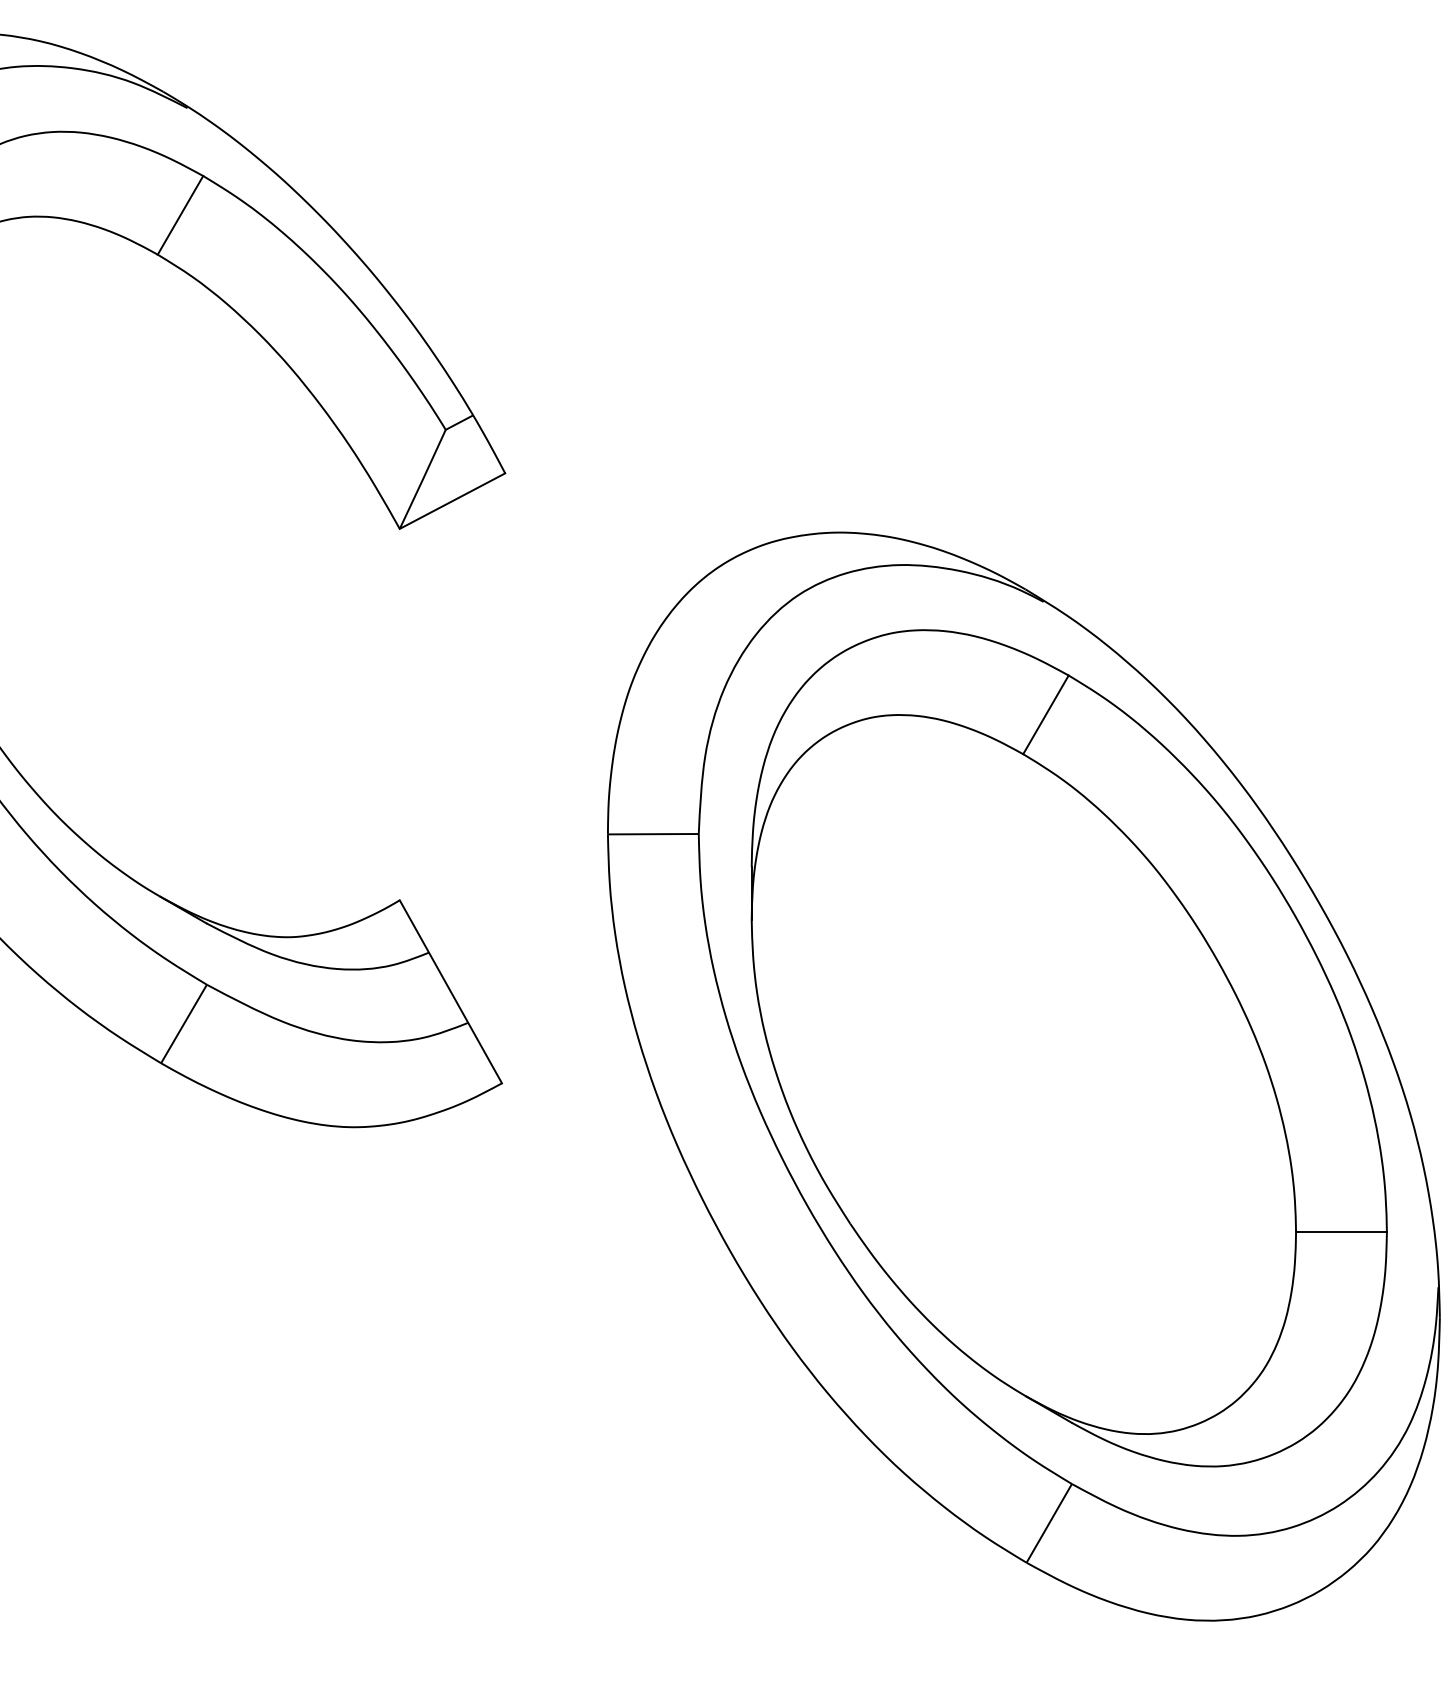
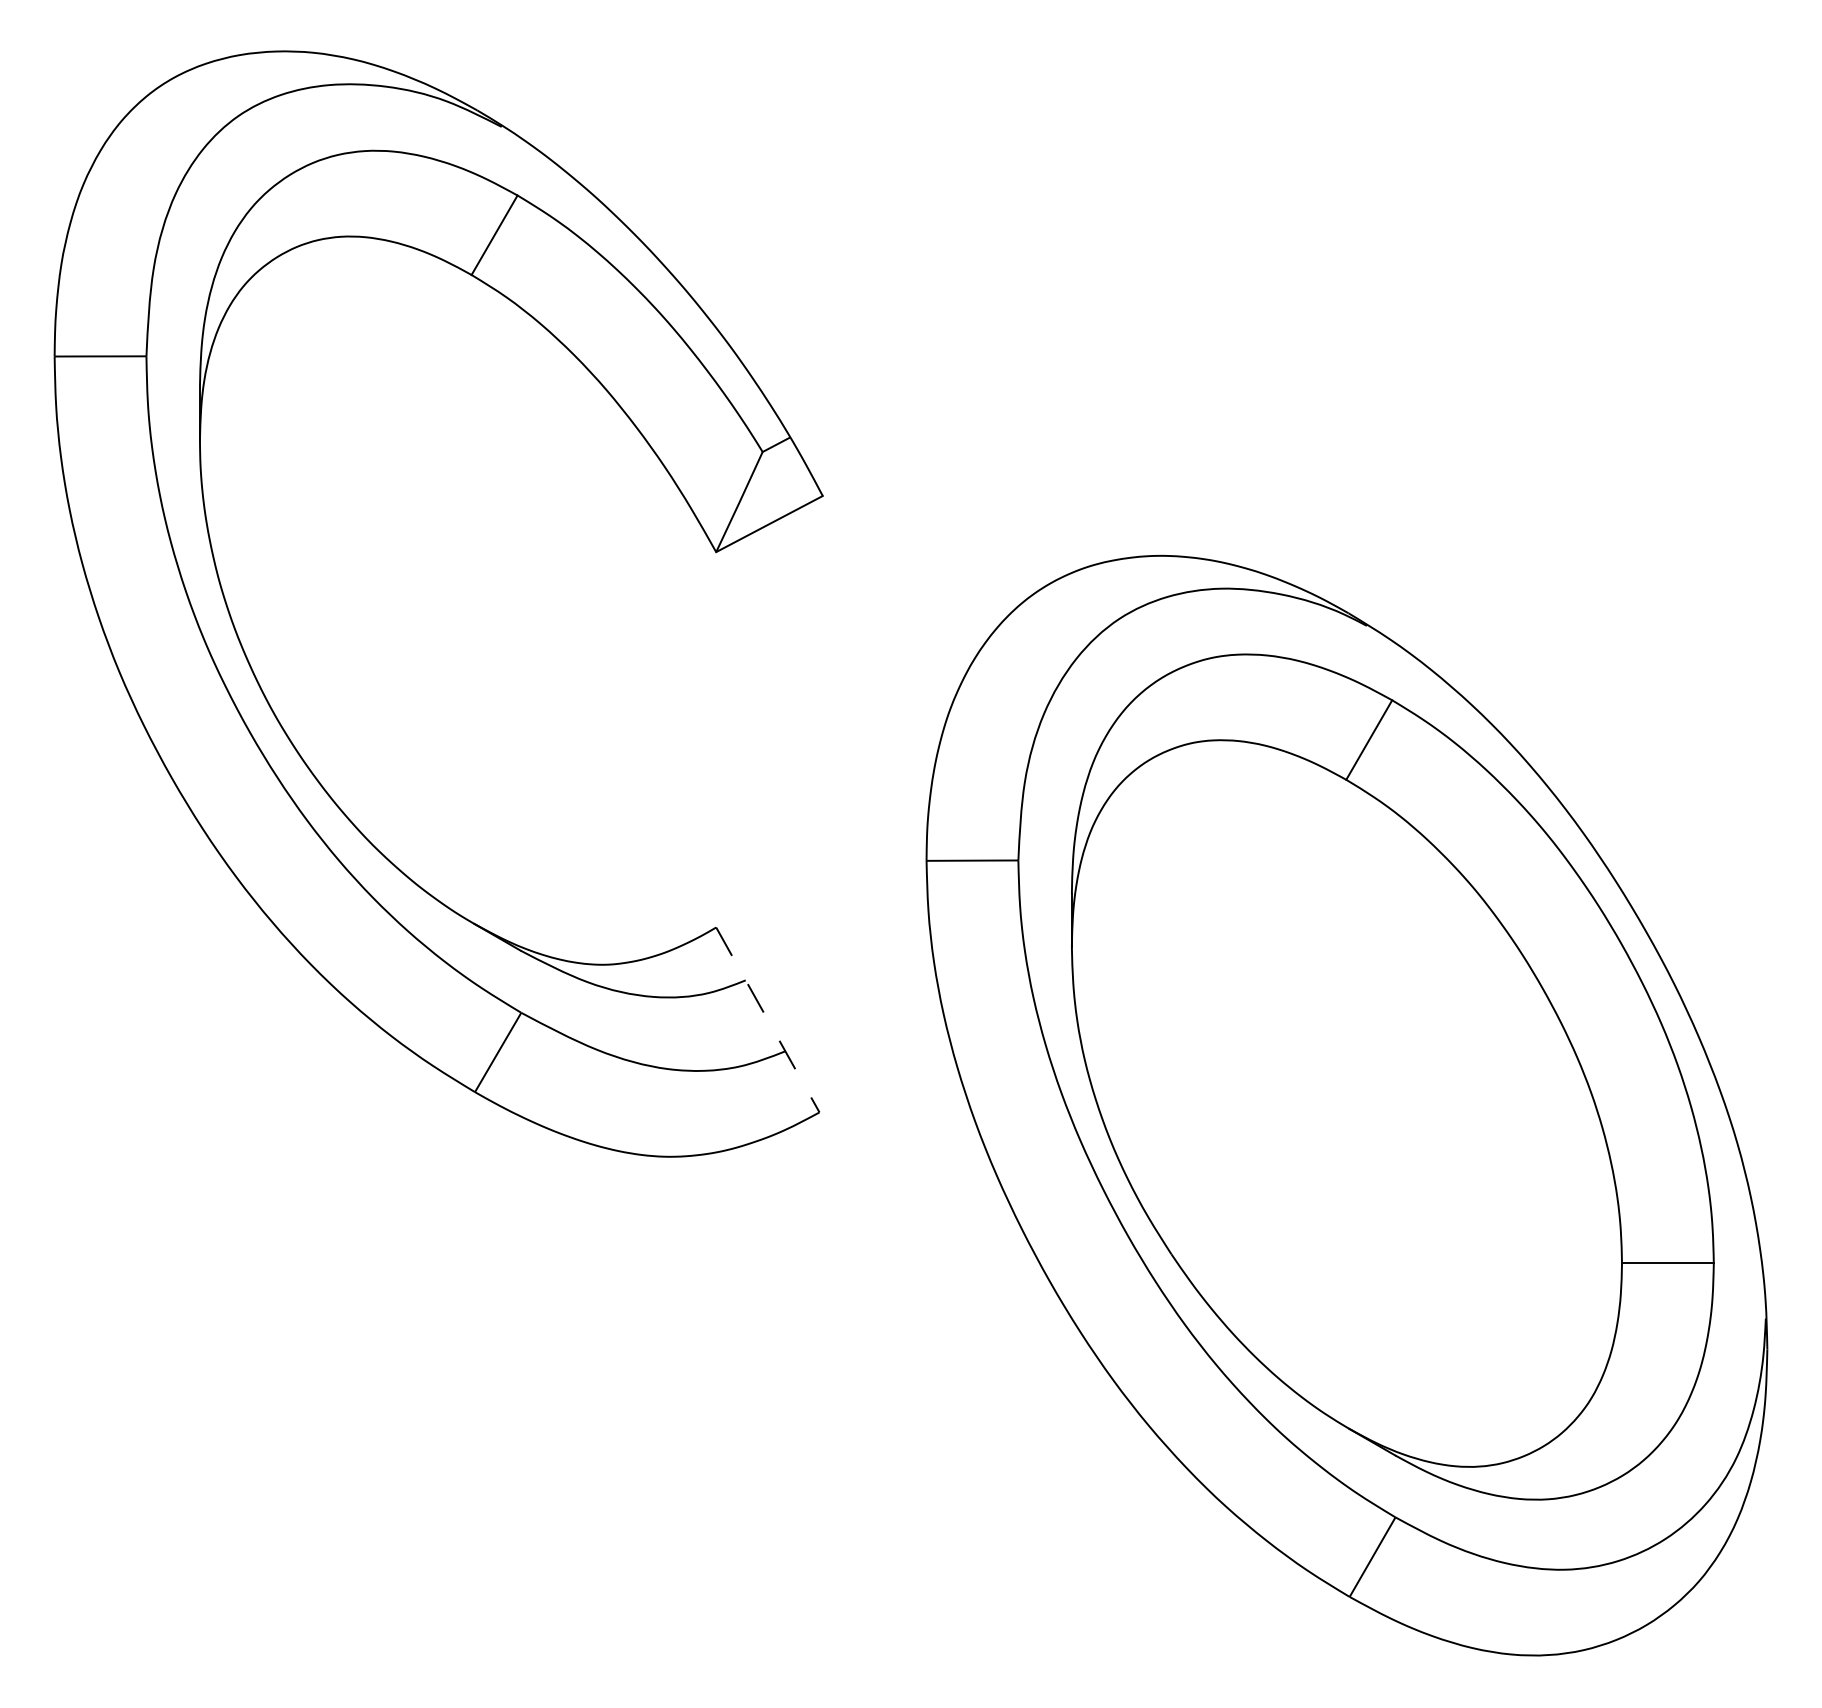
line: (450, 991) -> (767, 1019), solid -> dashed

